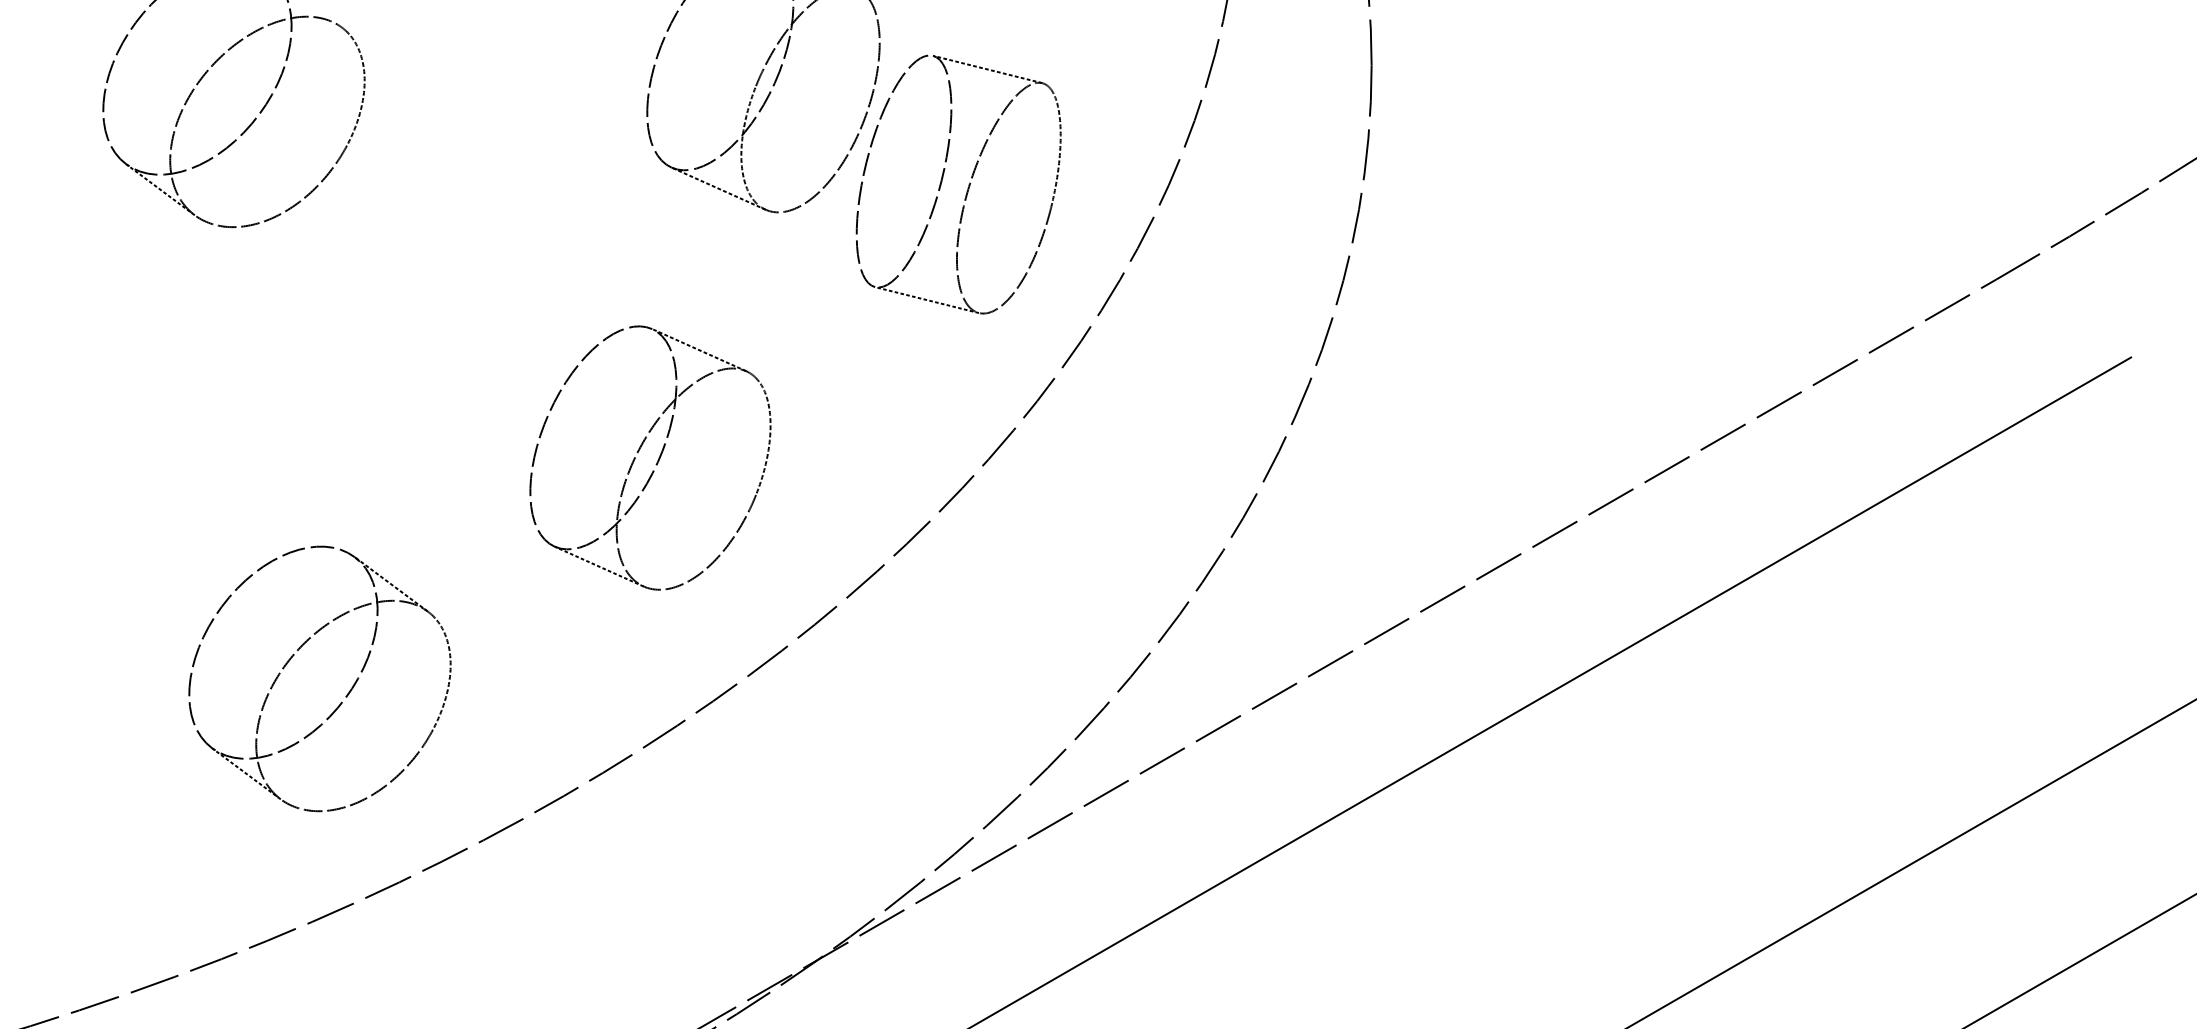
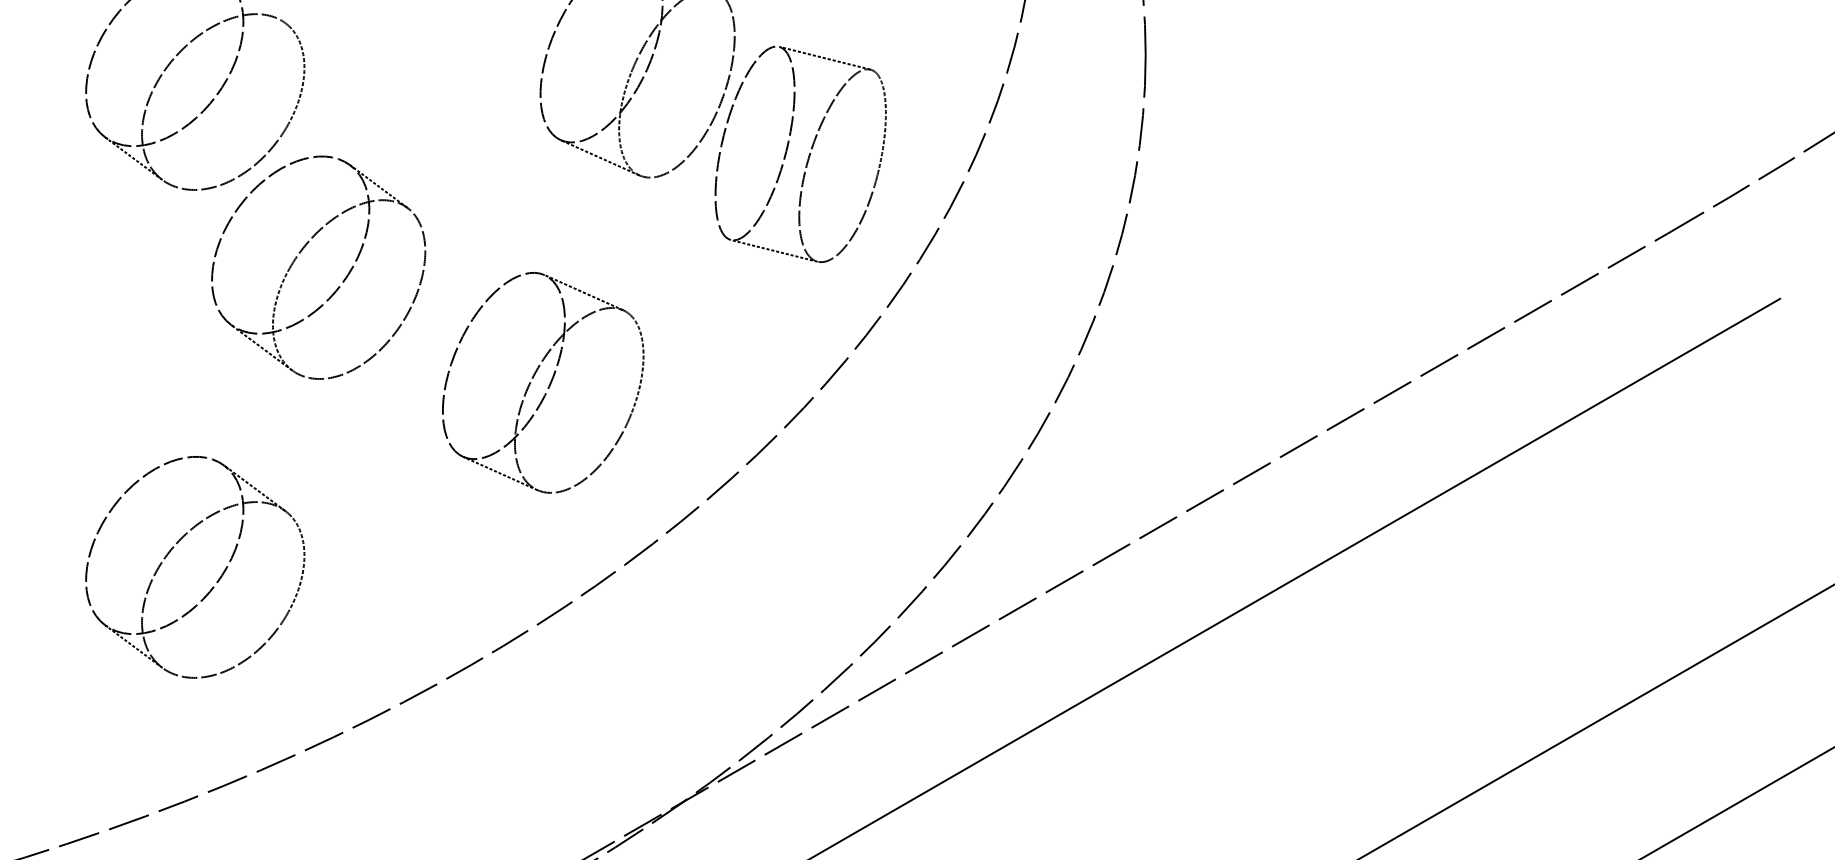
part: (360, 302) -> (300, 252), added
part: (346, 694) -> (217, 580), moved

